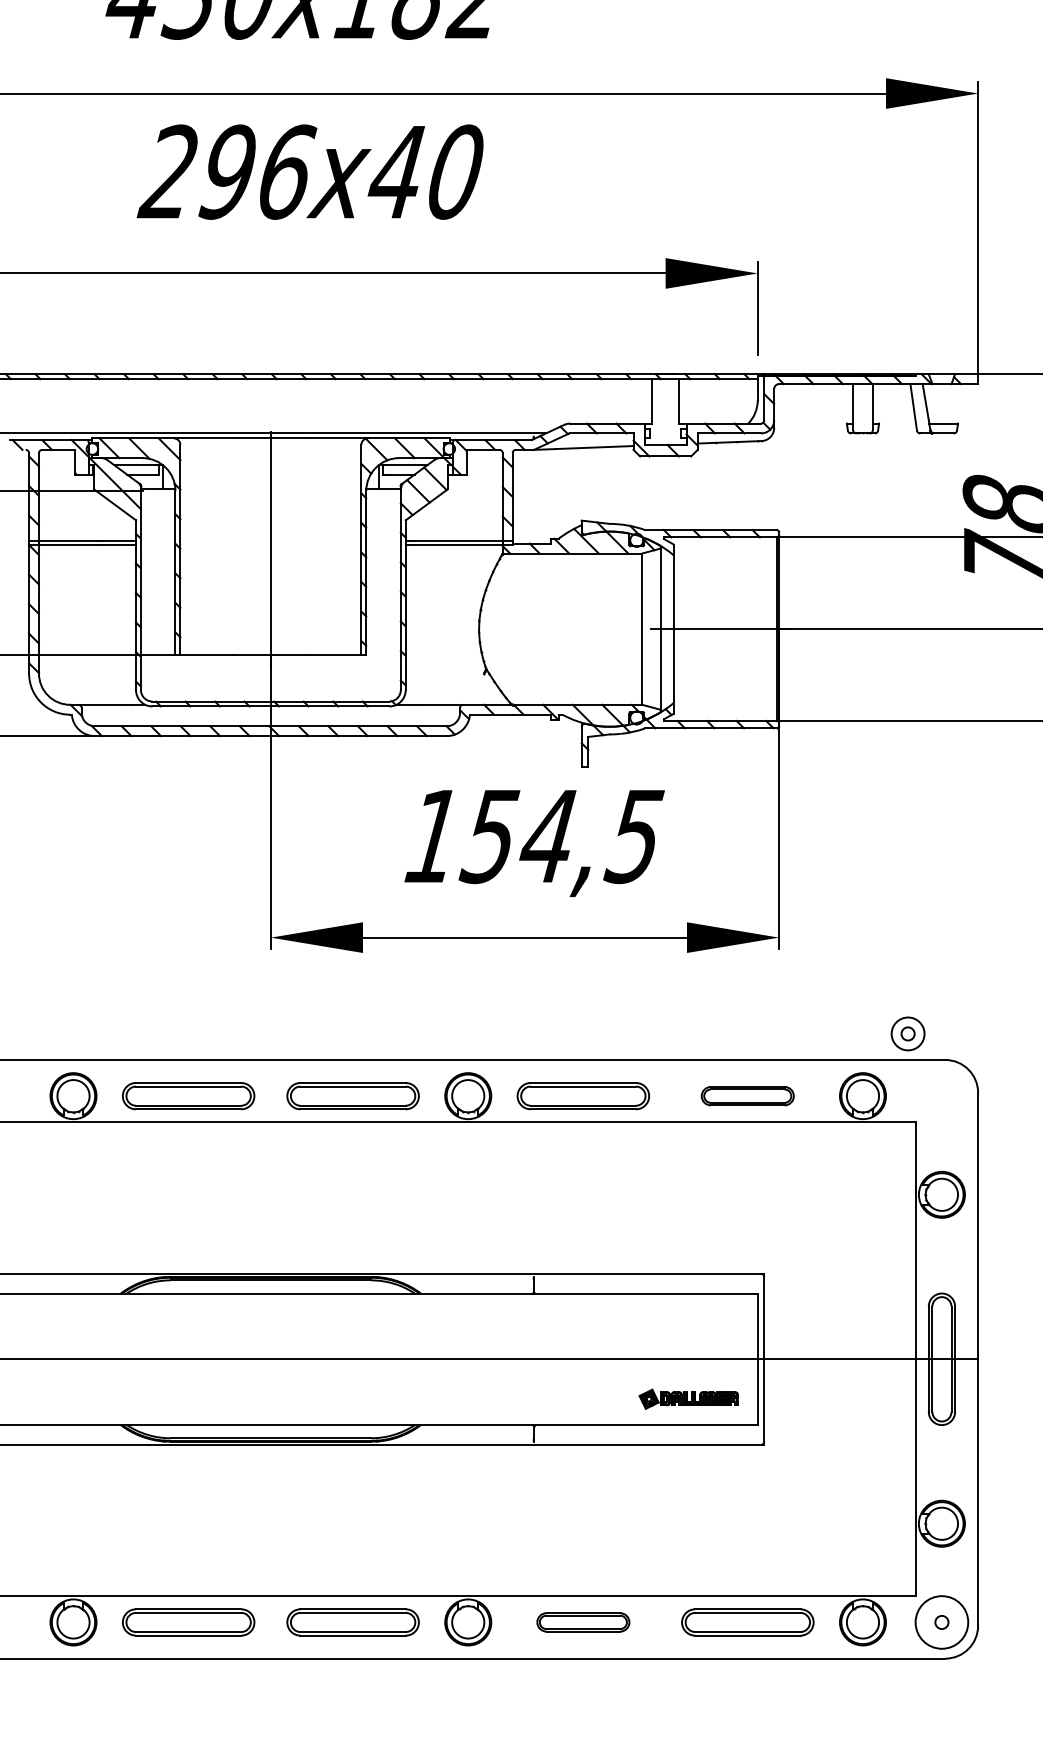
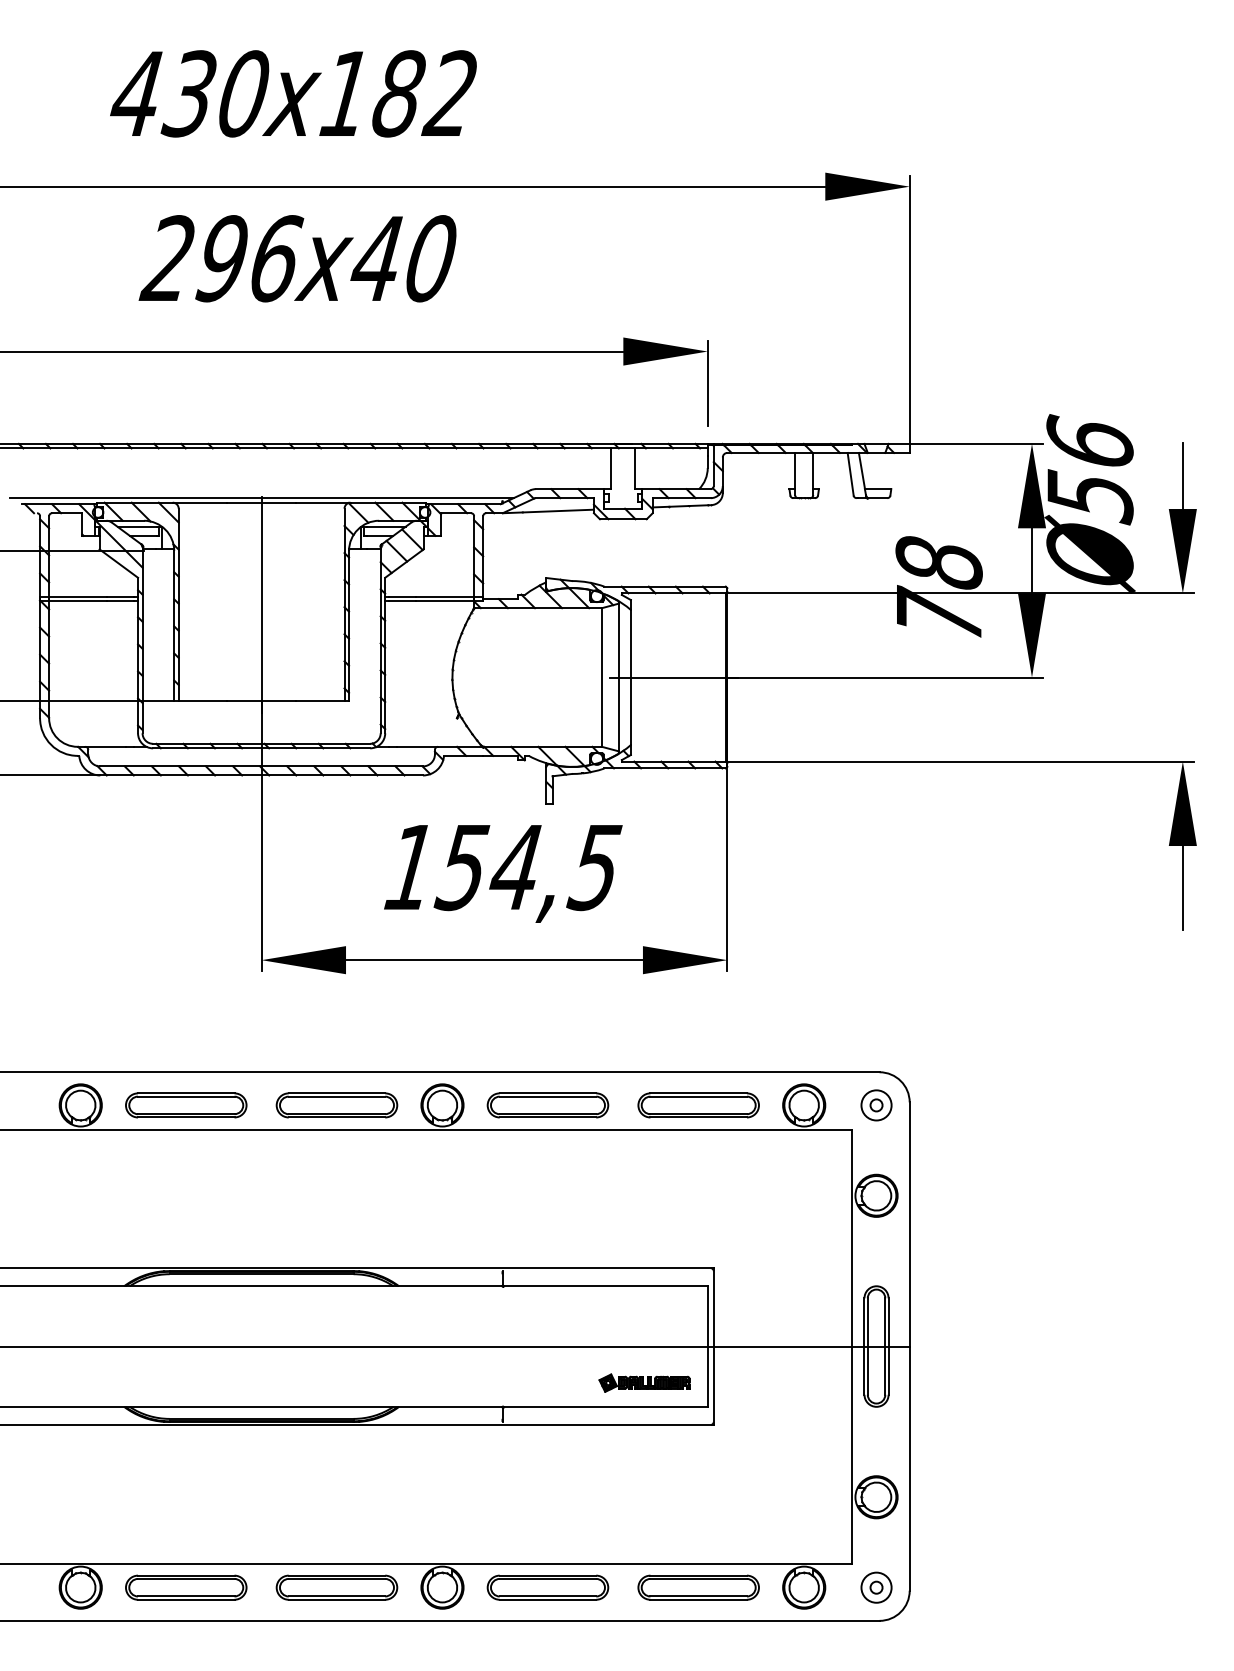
part: (908, 1034) -> (876, 1105), moved
part: (747, 1096) -> (698, 1105), size x1.43
part: (582, 1622) -> (547, 1587), size x1.43
circle: (941, 1622) -> (876, 1587), size x0.62

